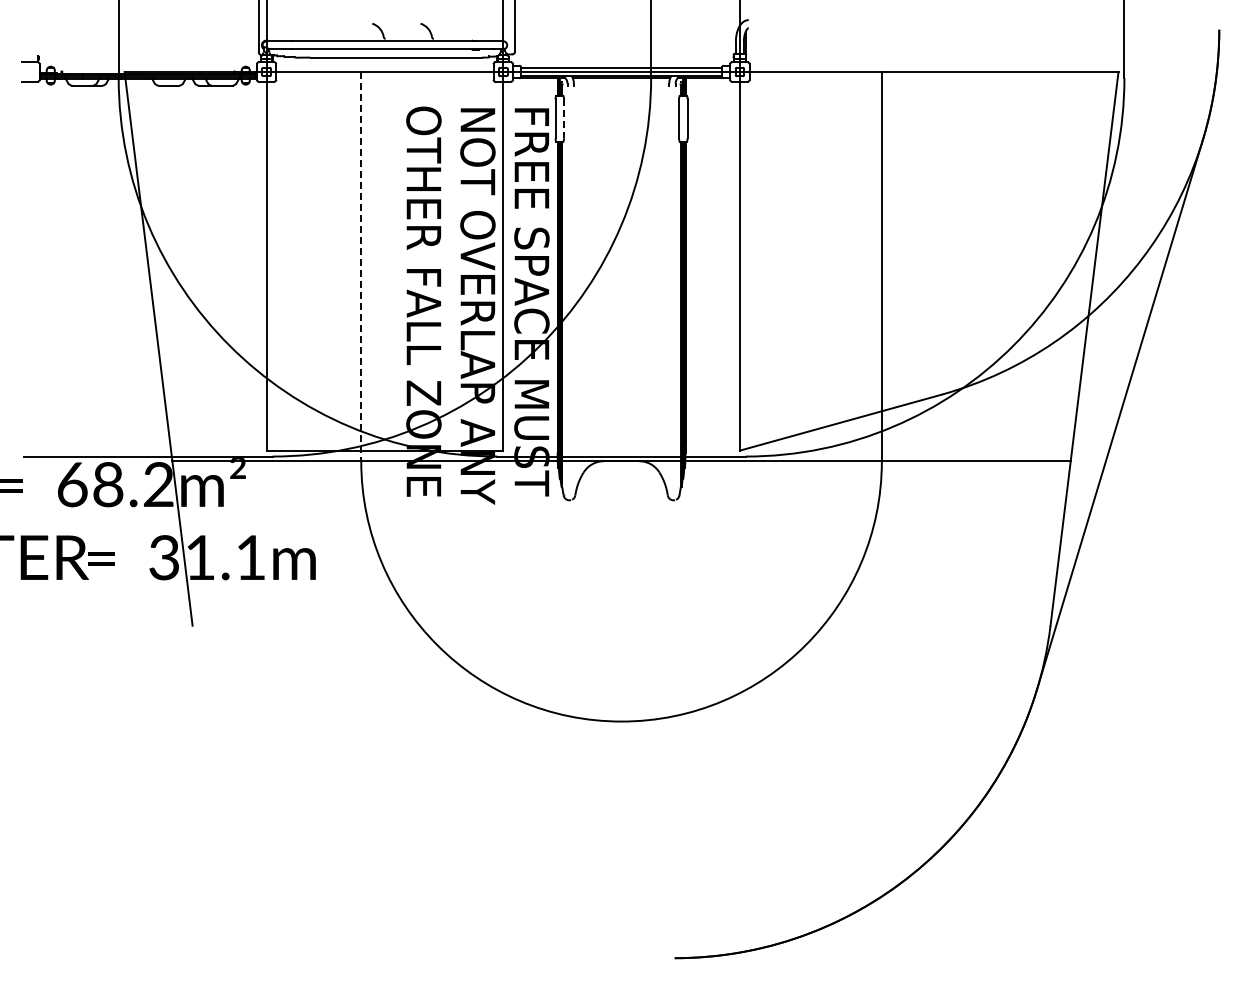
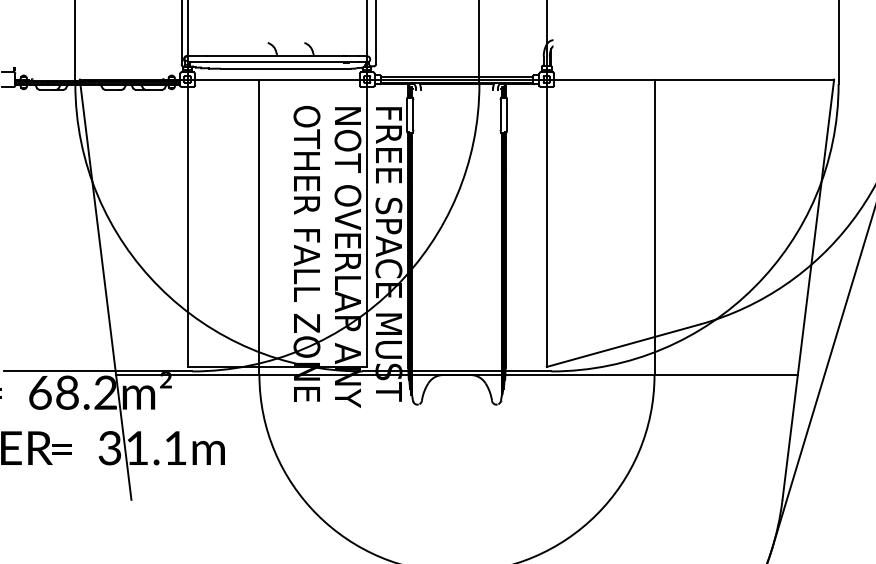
line: (564, 118) -> (413, 114), dashed -> solid
line: (361, 266) -> (259, 227), dashed -> solid

